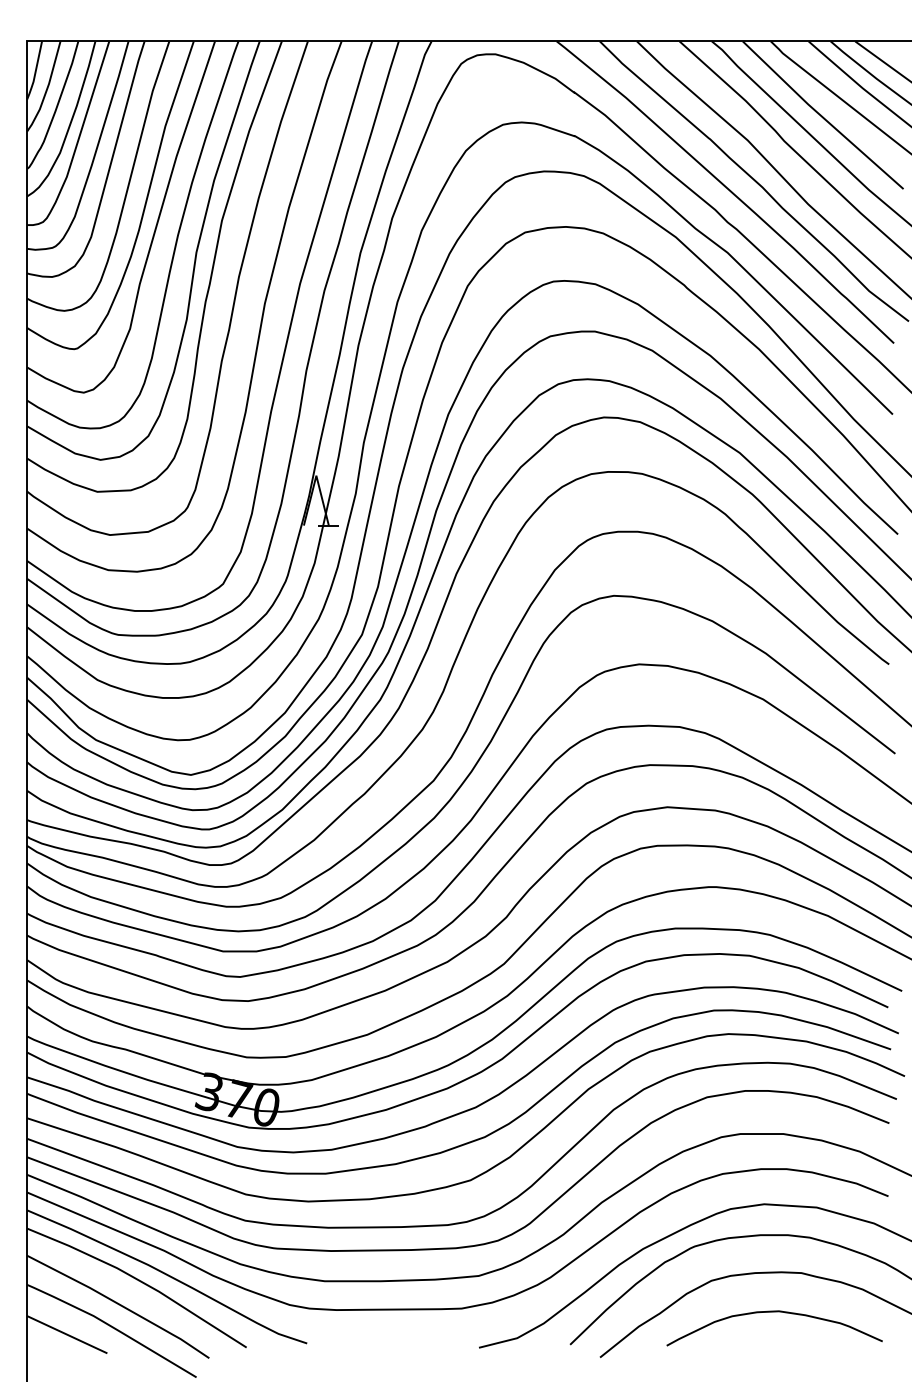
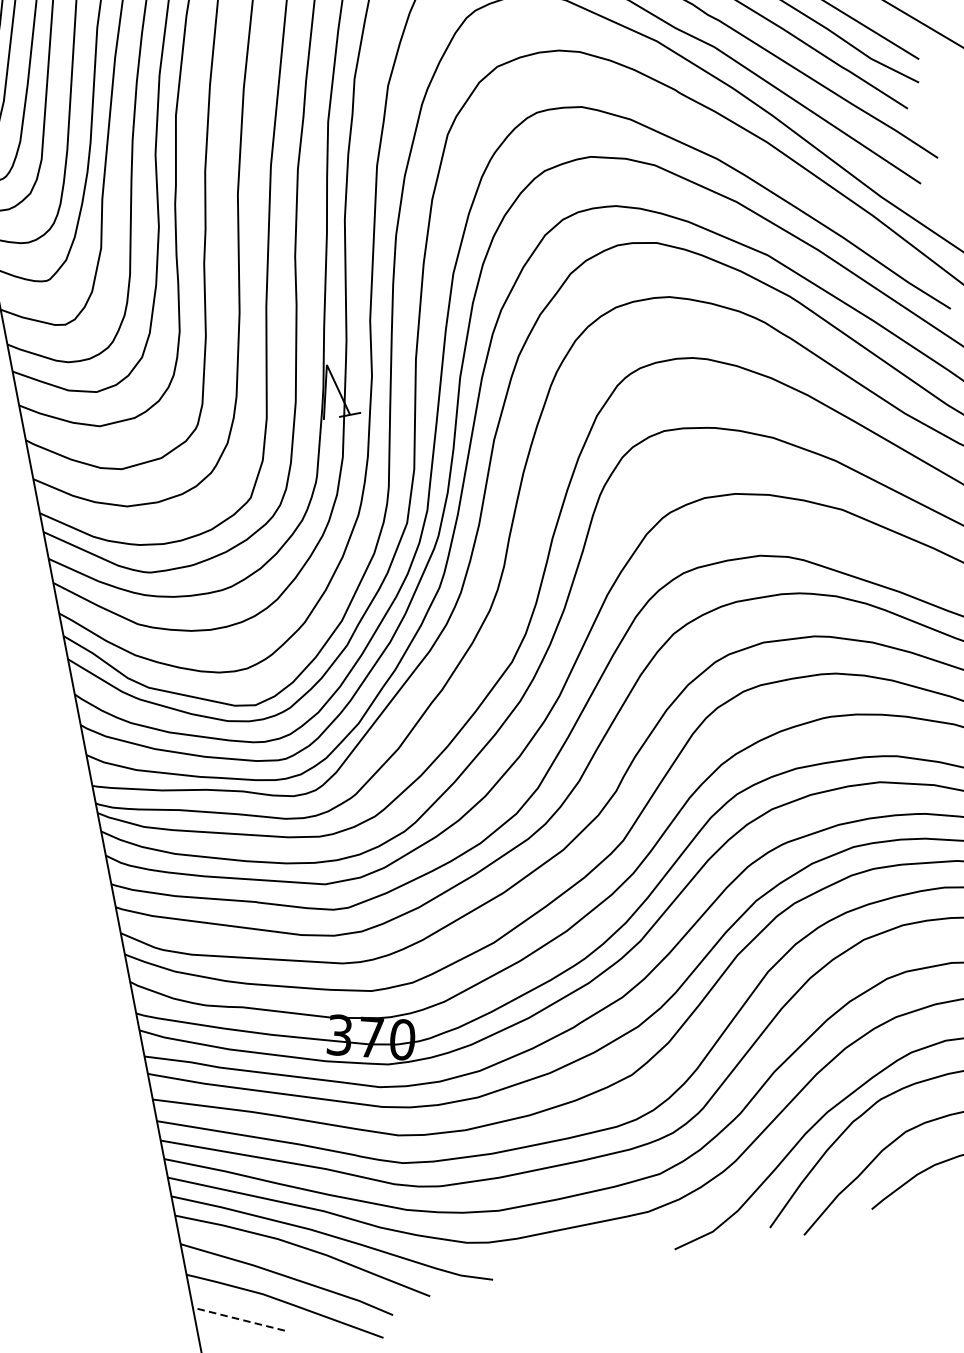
line: (66, 1334) -> (237, 1319), solid -> dashed

